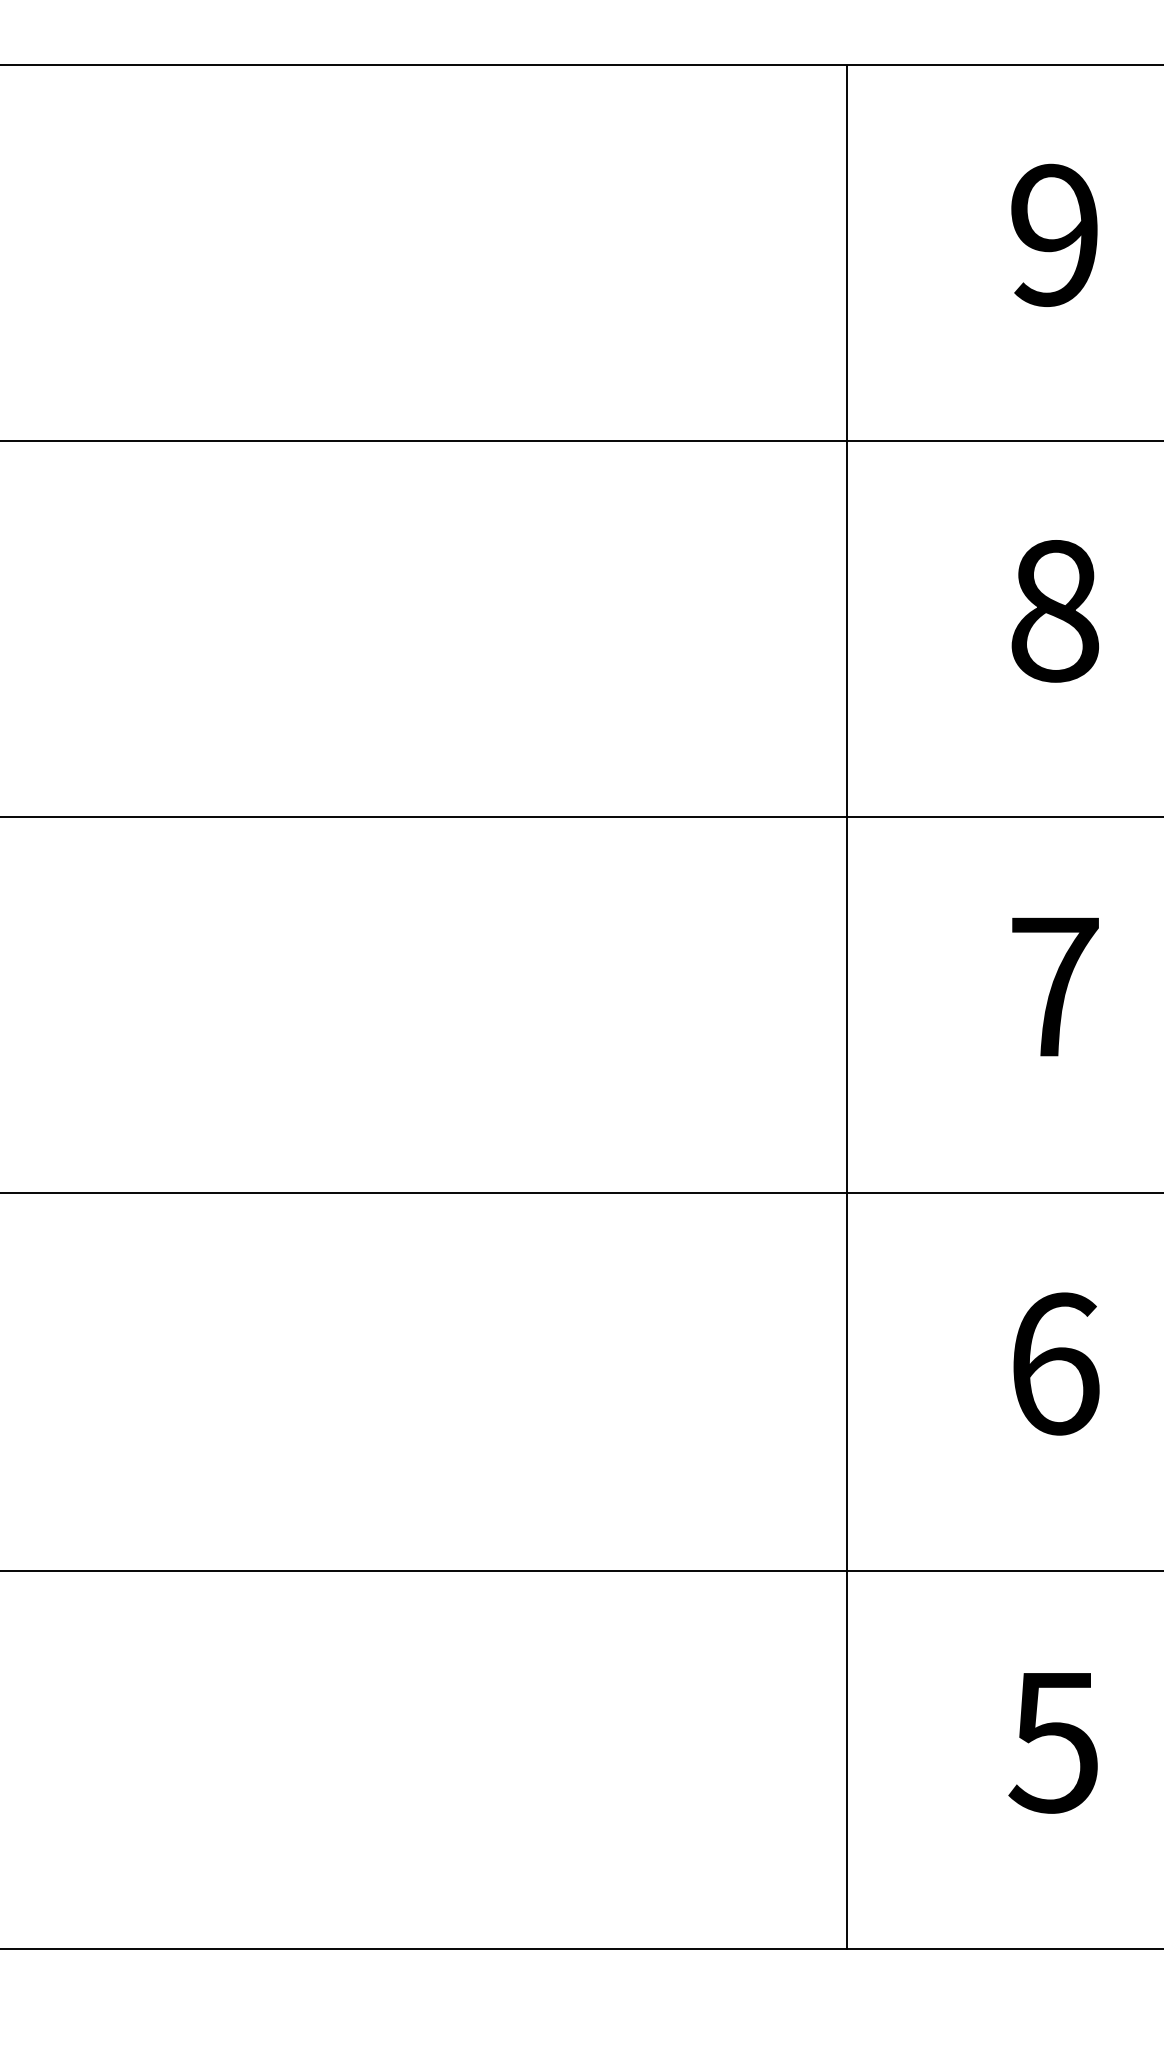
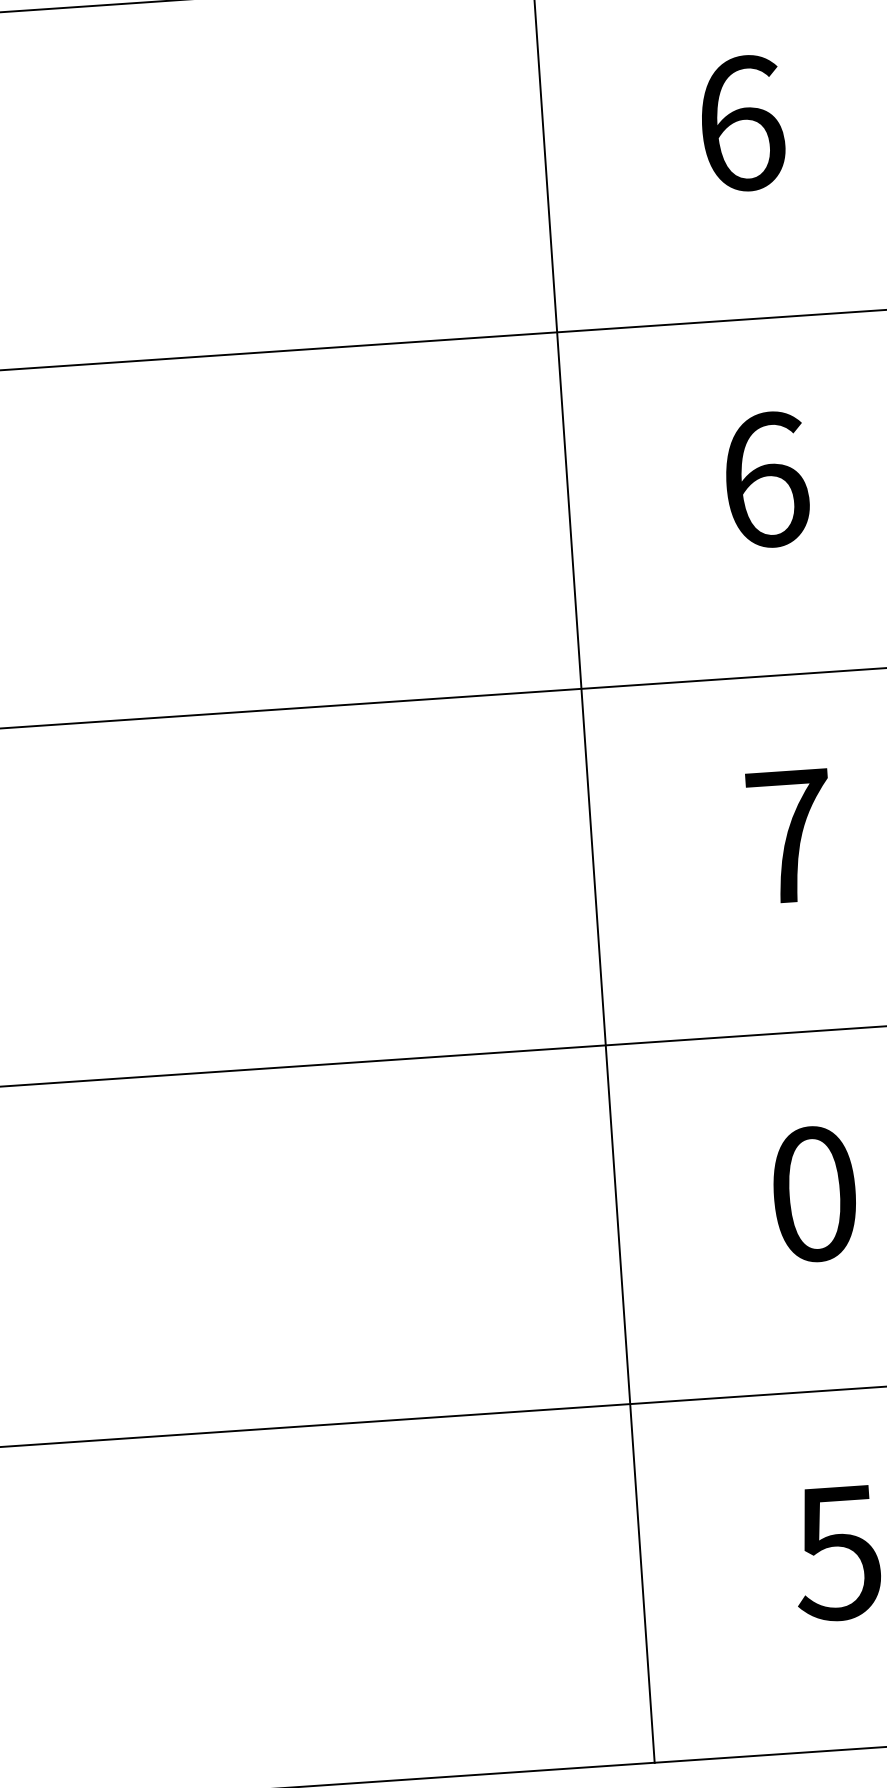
text: (1055, 234) -> (741, 122), 9 -> 6
text: (1055, 610) -> (766, 479), 8 -> 6
text: (1055, 1363) -> (814, 1193), 6 -> 0

